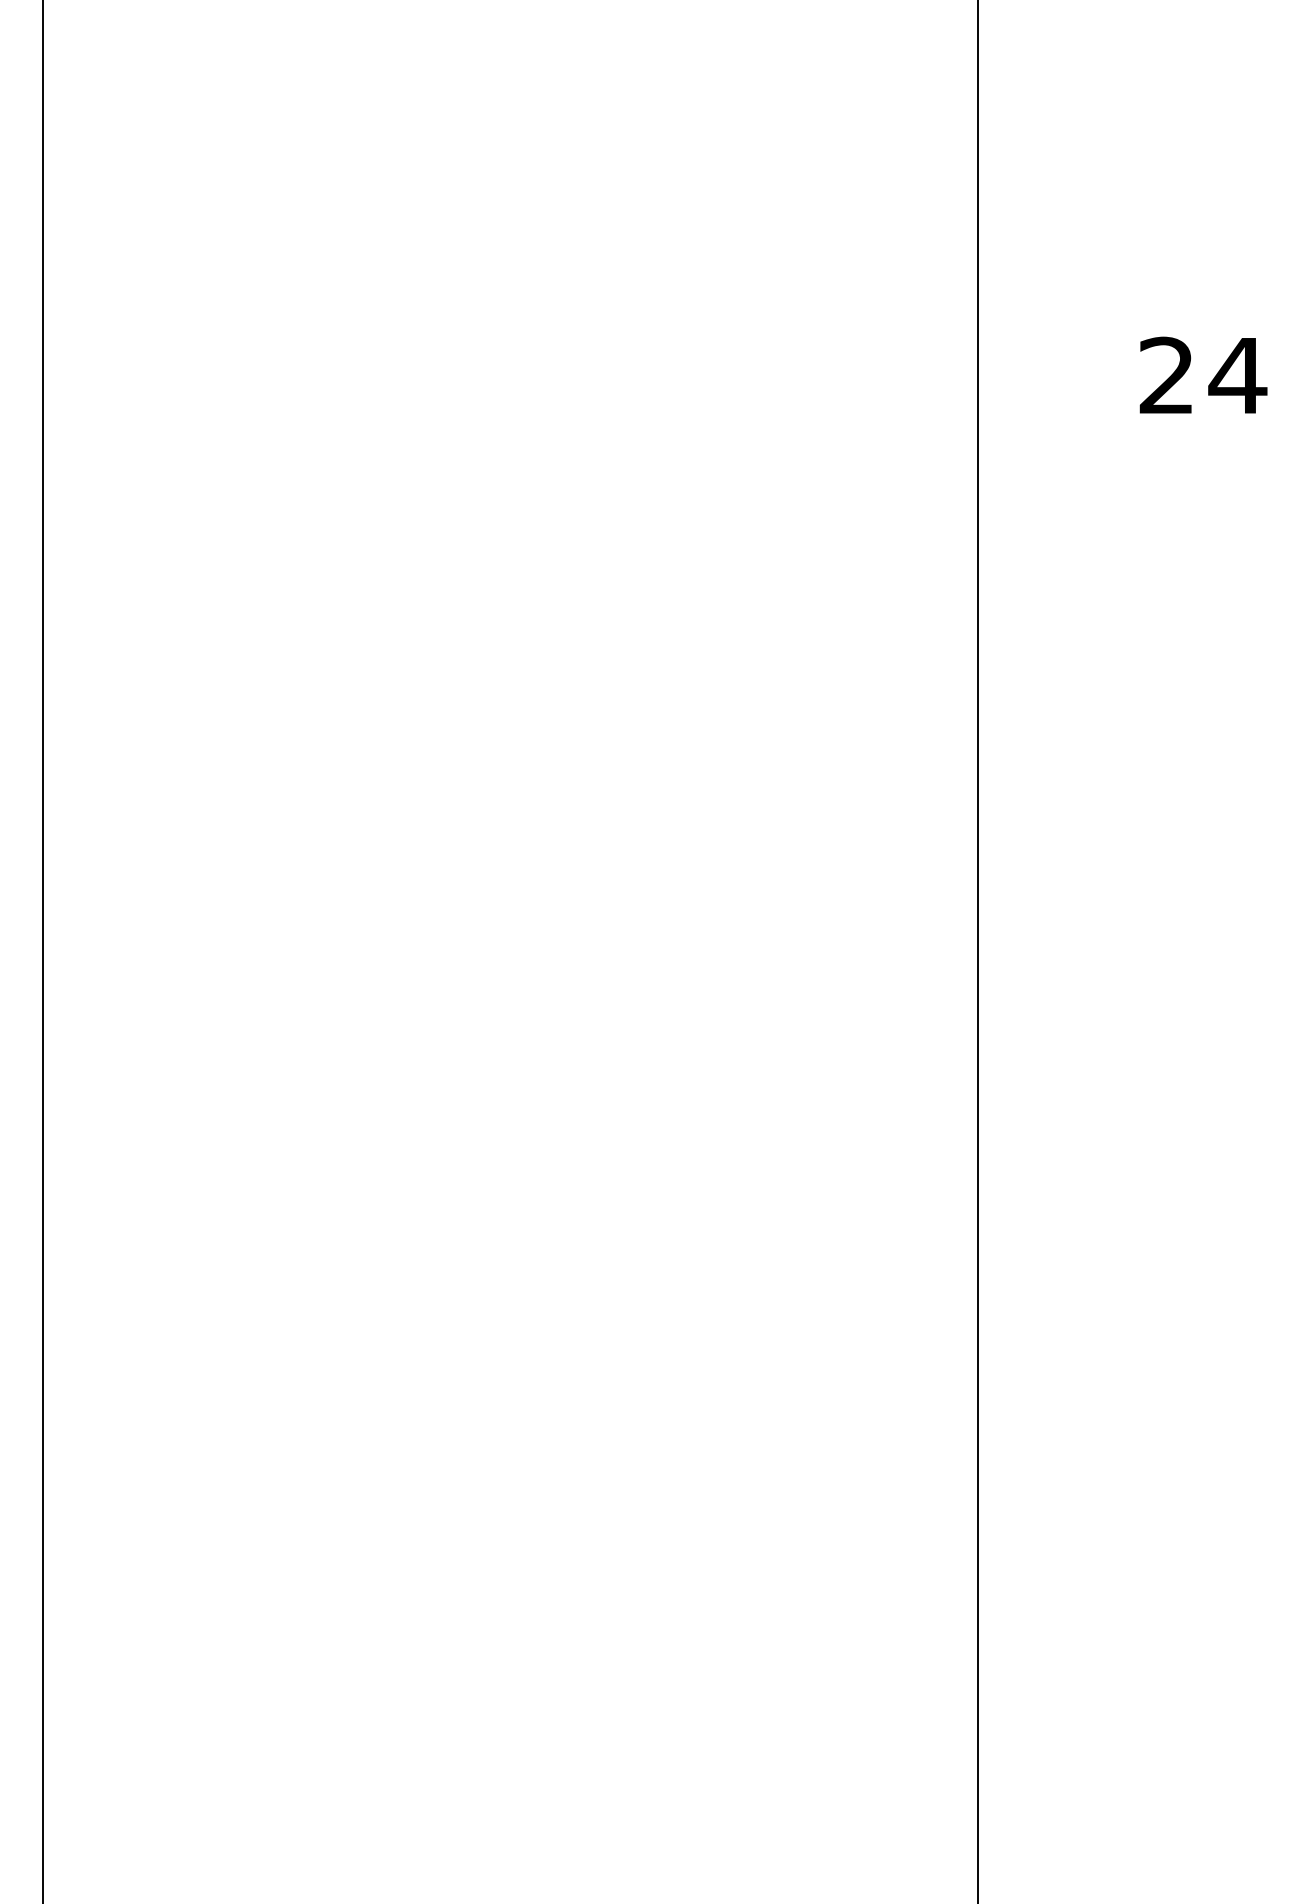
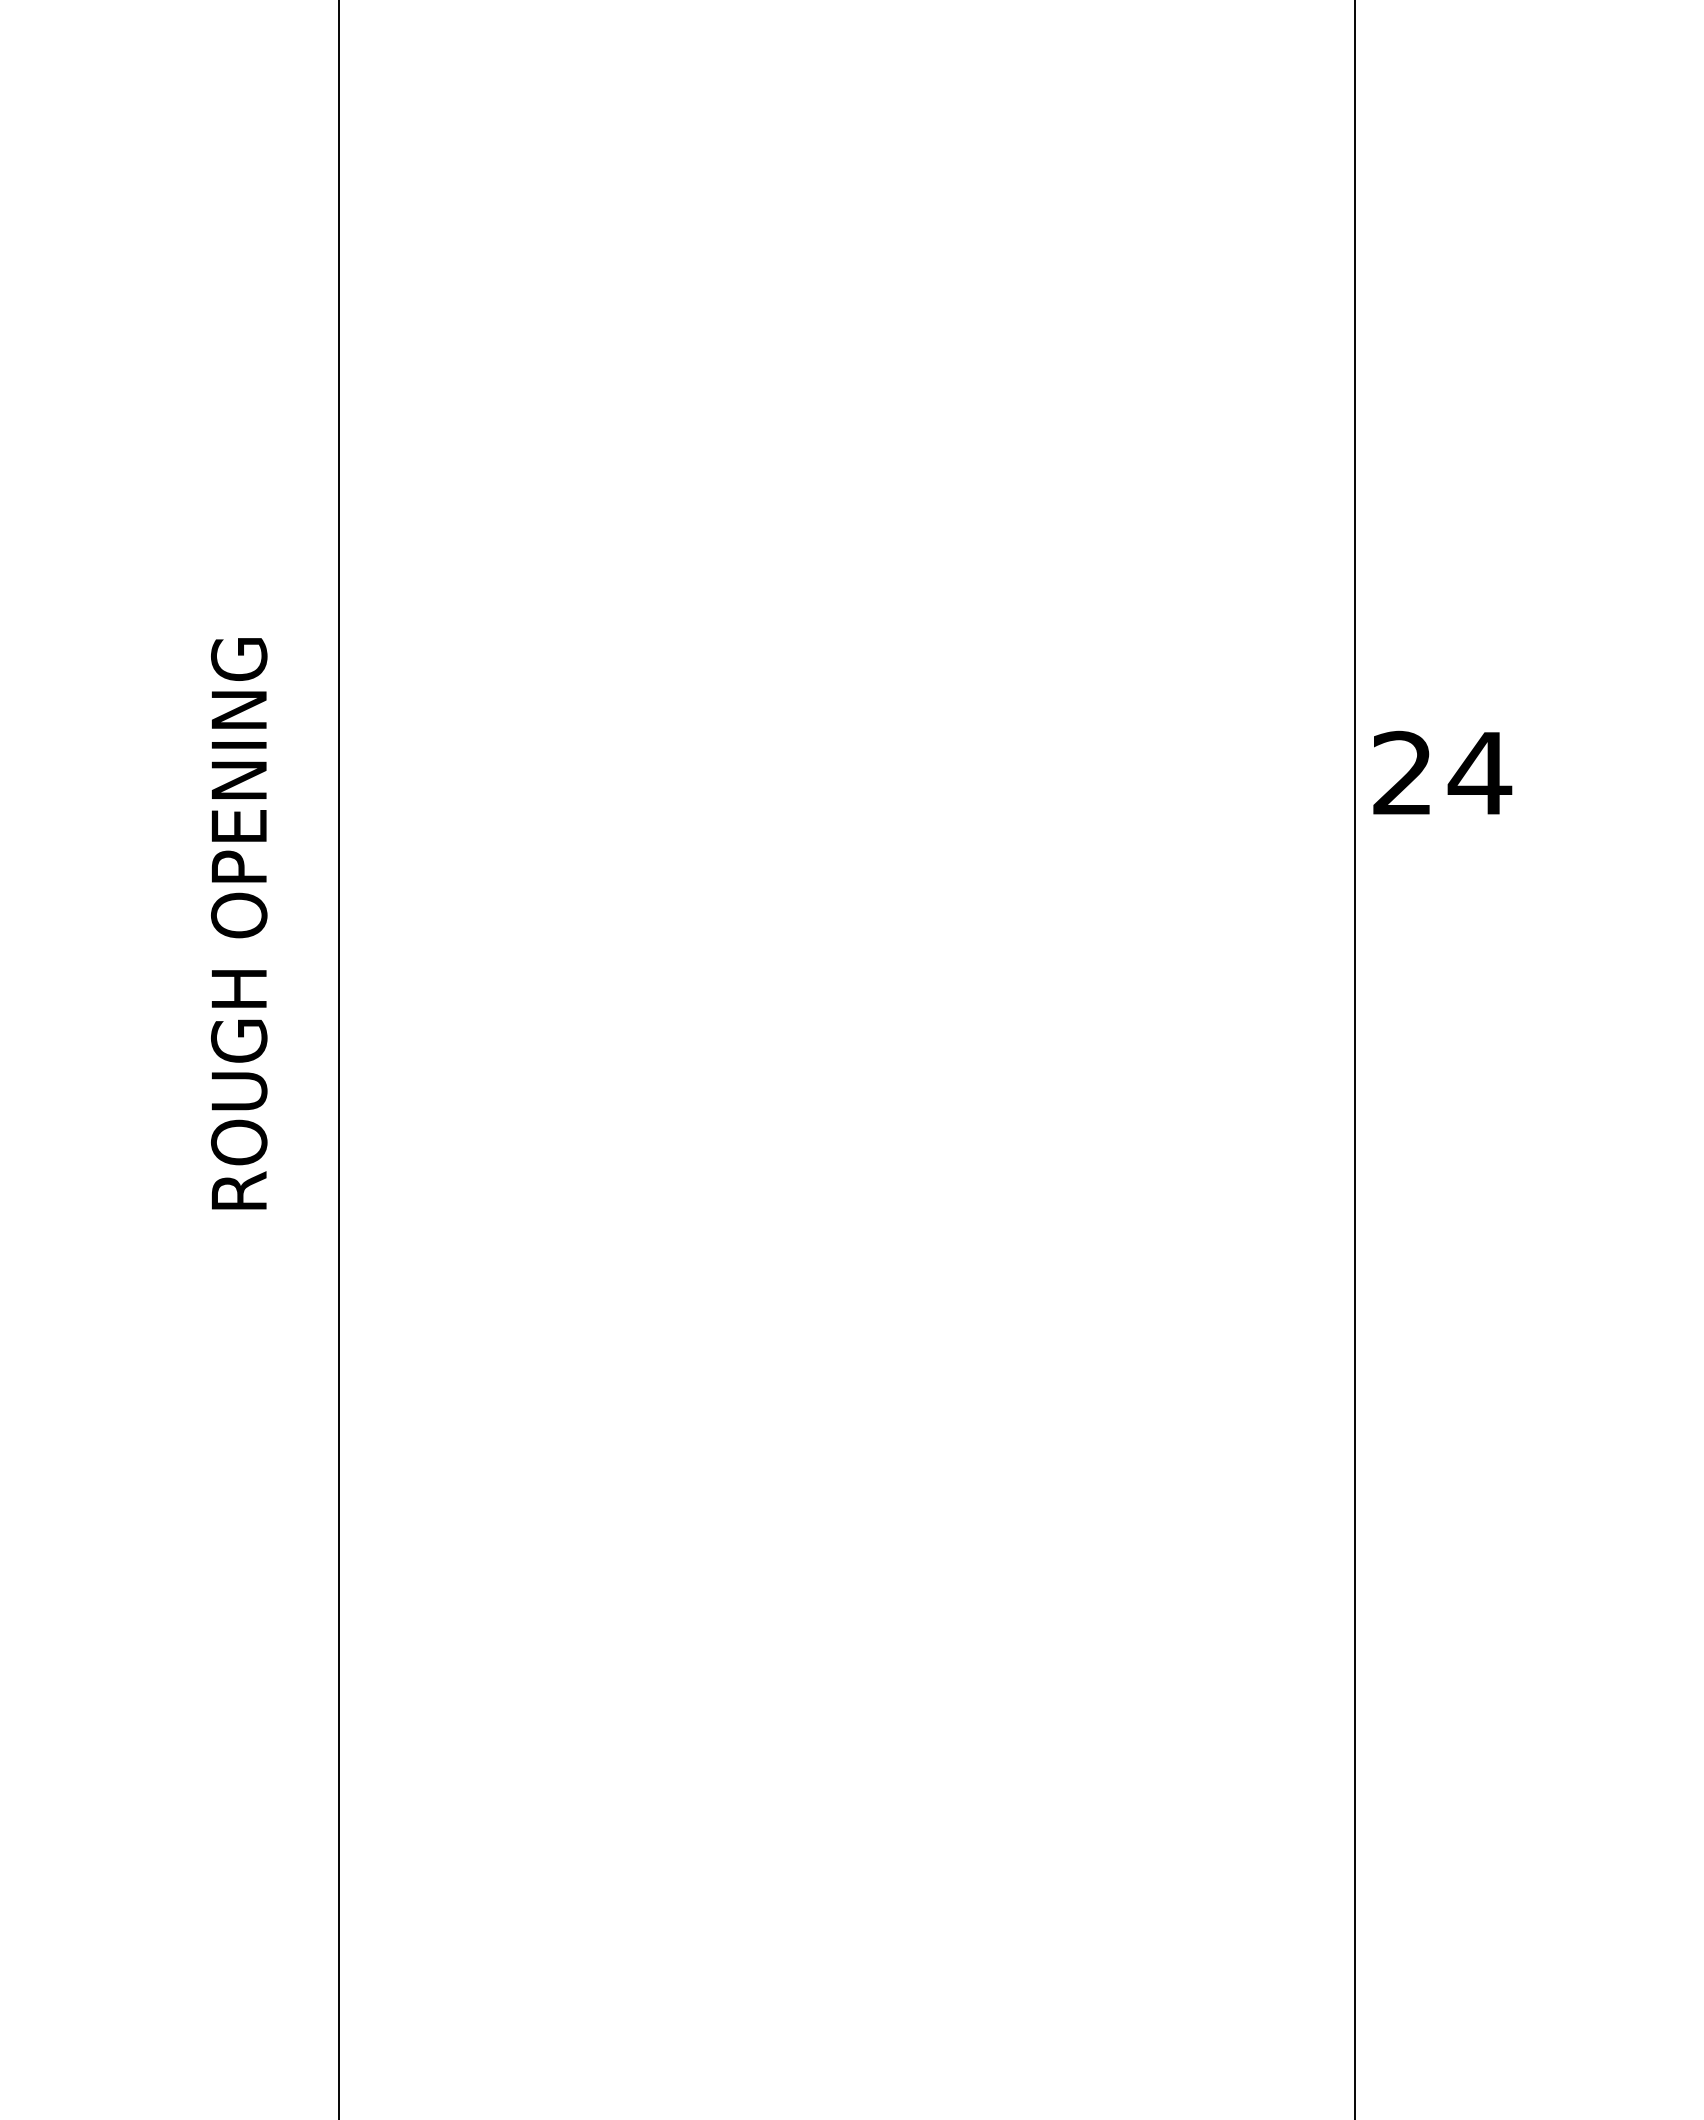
text: (1203, 374) -> (1442, 772), moved

